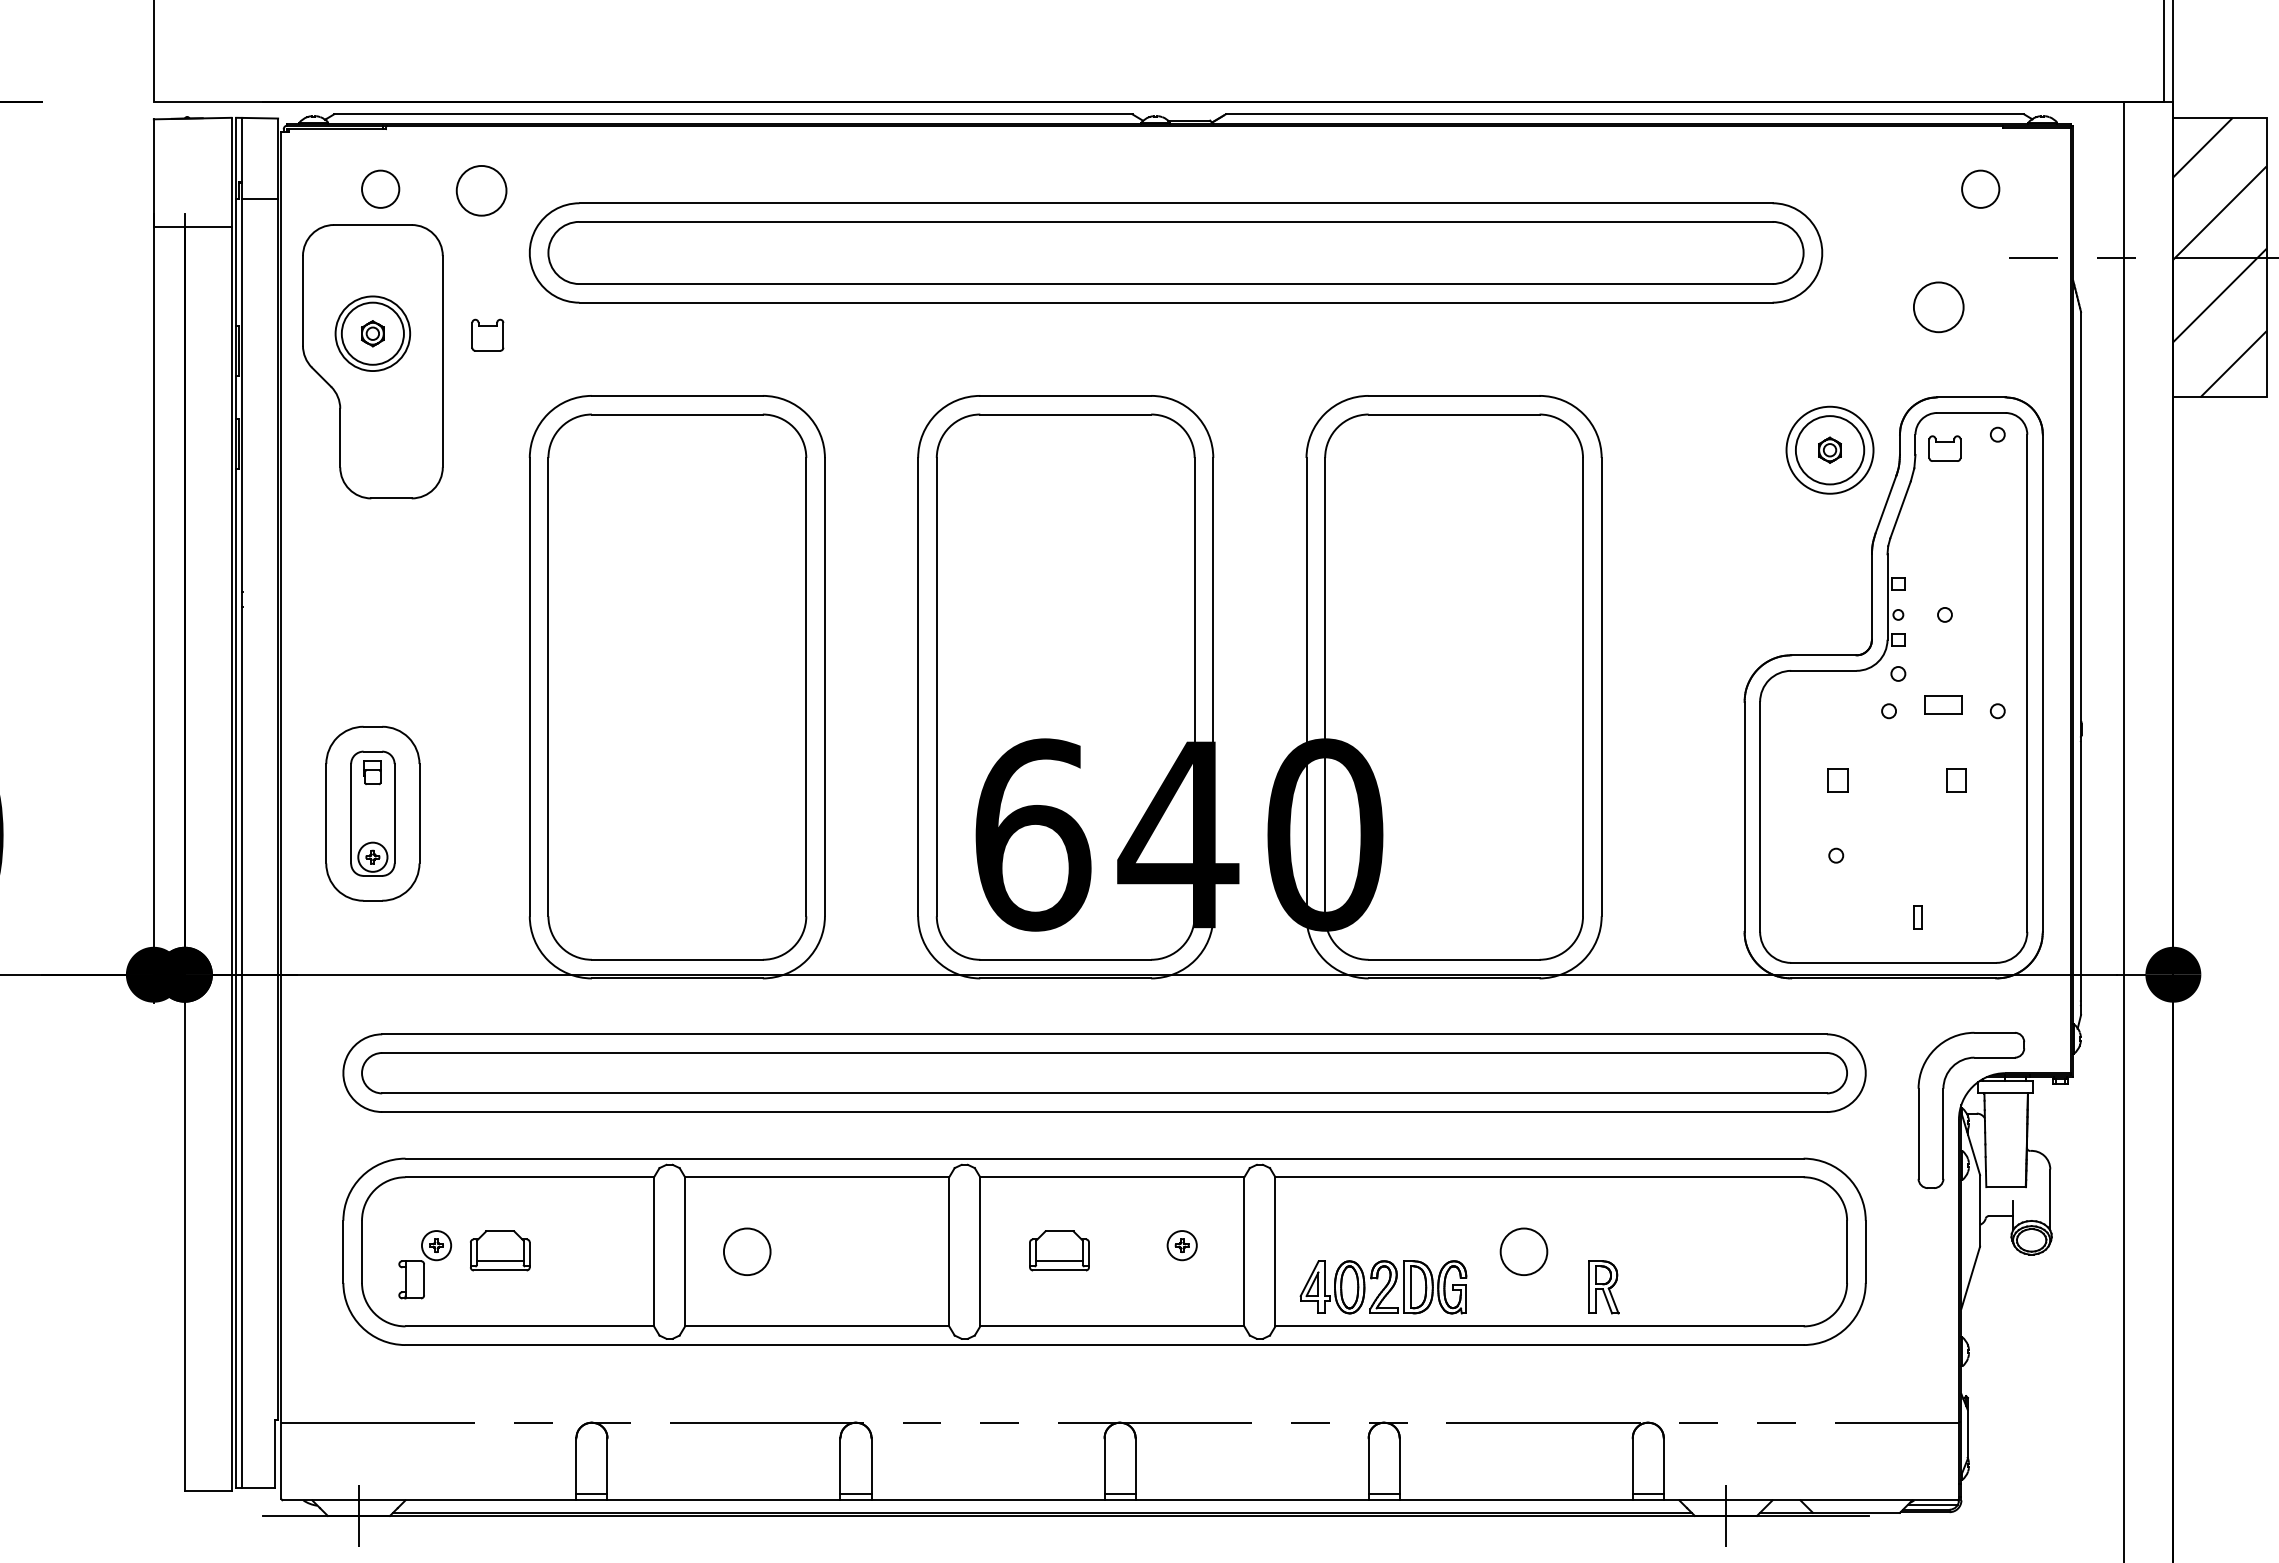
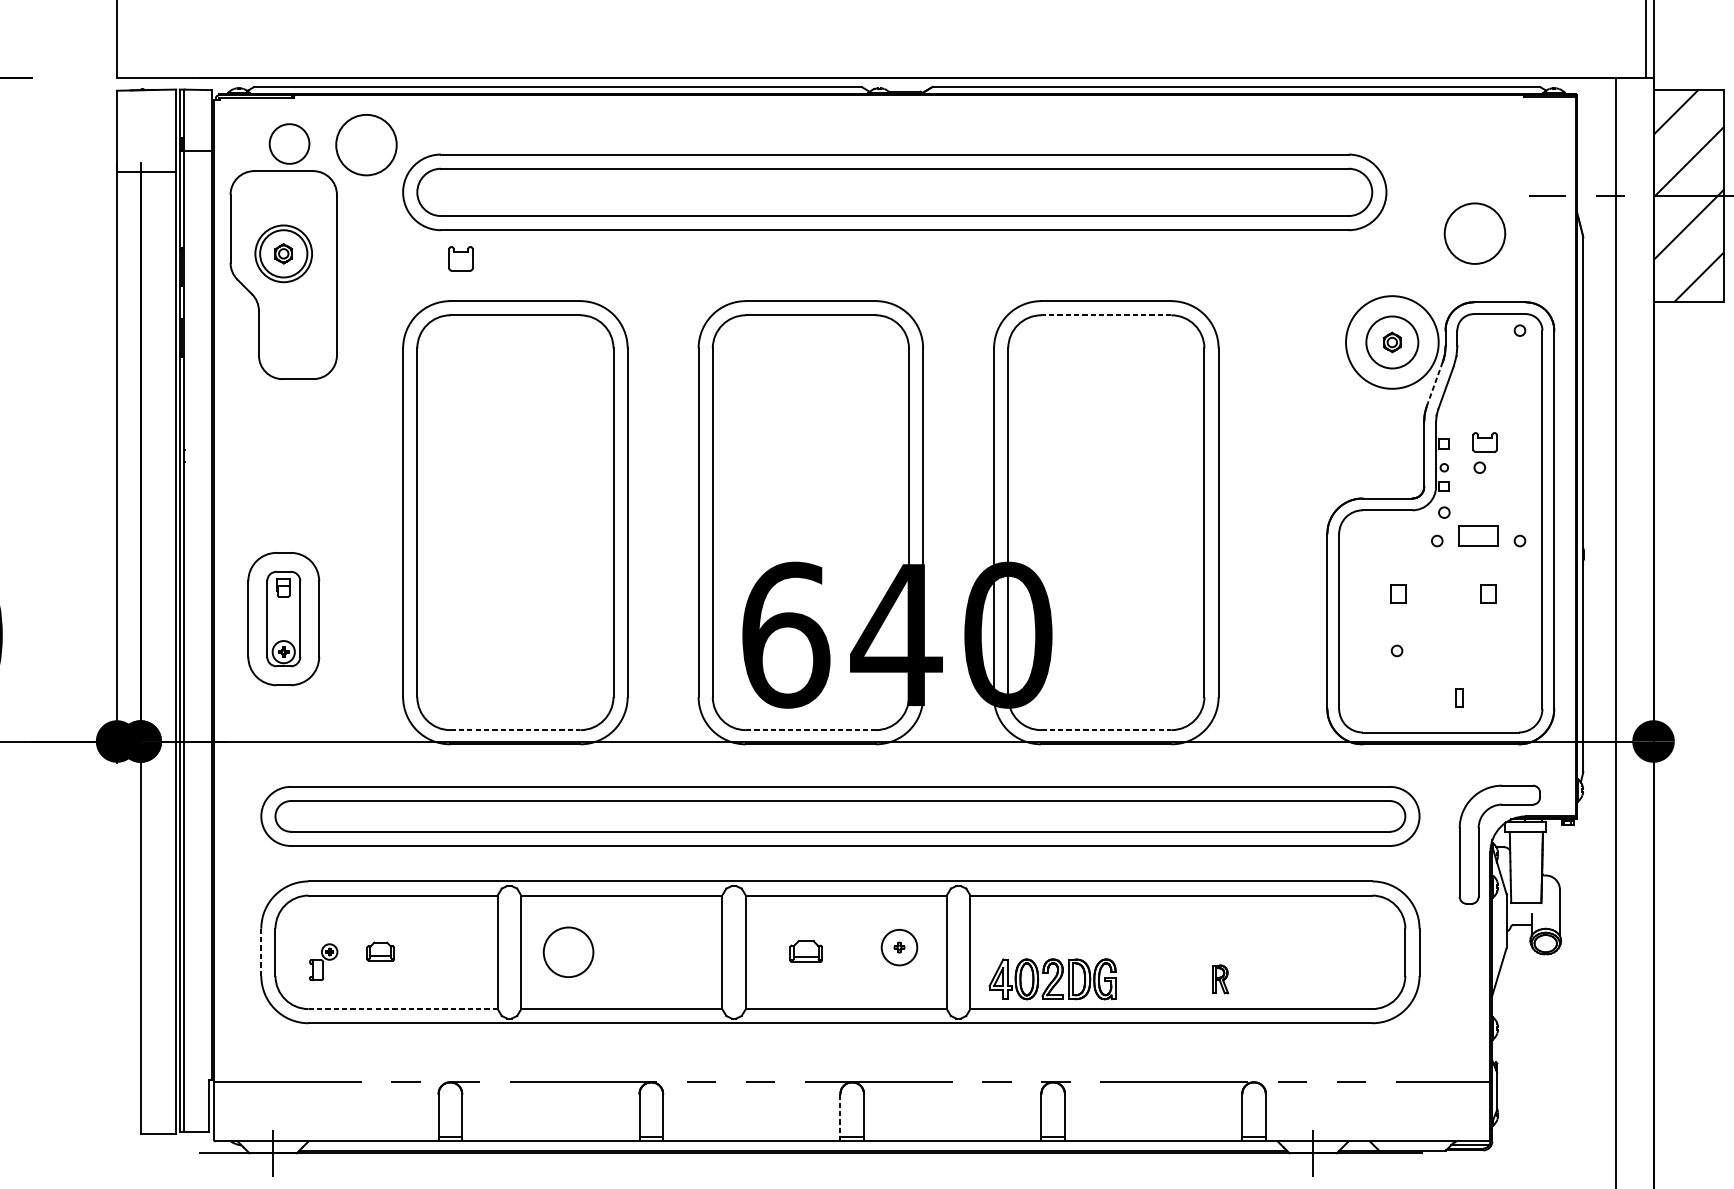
circle: (380, 188) -> (289, 143), size x1.4
circle: (1980, 188) -> (1506, 143), removed
circle: (481, 190) -> (366, 144), size x1.6
circle: (1938, 307) -> (1474, 233), size x1.6
part: (487, 334) -> (460, 258), moved
line: (1453, 414) -> (1105, 315), solid -> dashed
part: (1944, 448) -> (1484, 442), moved
circle: (1829, 449) -> (1391, 341), size x1.4
line: (1885, 505) -> (1434, 384), solid -> dashed
part: (1943, 704) -> (1478, 535), size x1.4
line: (677, 959) -> (515, 729), solid -> dashed
line: (1066, 959) -> (811, 729), solid -> dashed
line: (1454, 959) -> (1106, 729), solid -> dashed
circle: (1181, 1245) -> (898, 947), size x1.6
part: (500, 1250) -> (380, 951), size x0.6
part: (1059, 1250) -> (806, 951), size x0.7
circle: (746, 1251) -> (568, 952), size x1.4
circle: (1523, 1251) -> (1159, 952), removed
line: (343, 1252) -> (261, 952), solid -> dashed
part: (425, 1264) -> (323, 961), size x0.7
part: (1603, 1287) -> (1220, 979), size x0.7
line: (530, 1326) -> (403, 1009), solid -> dashed
line: (1104, 1468) -> (840, 1117), solid -> dashed

